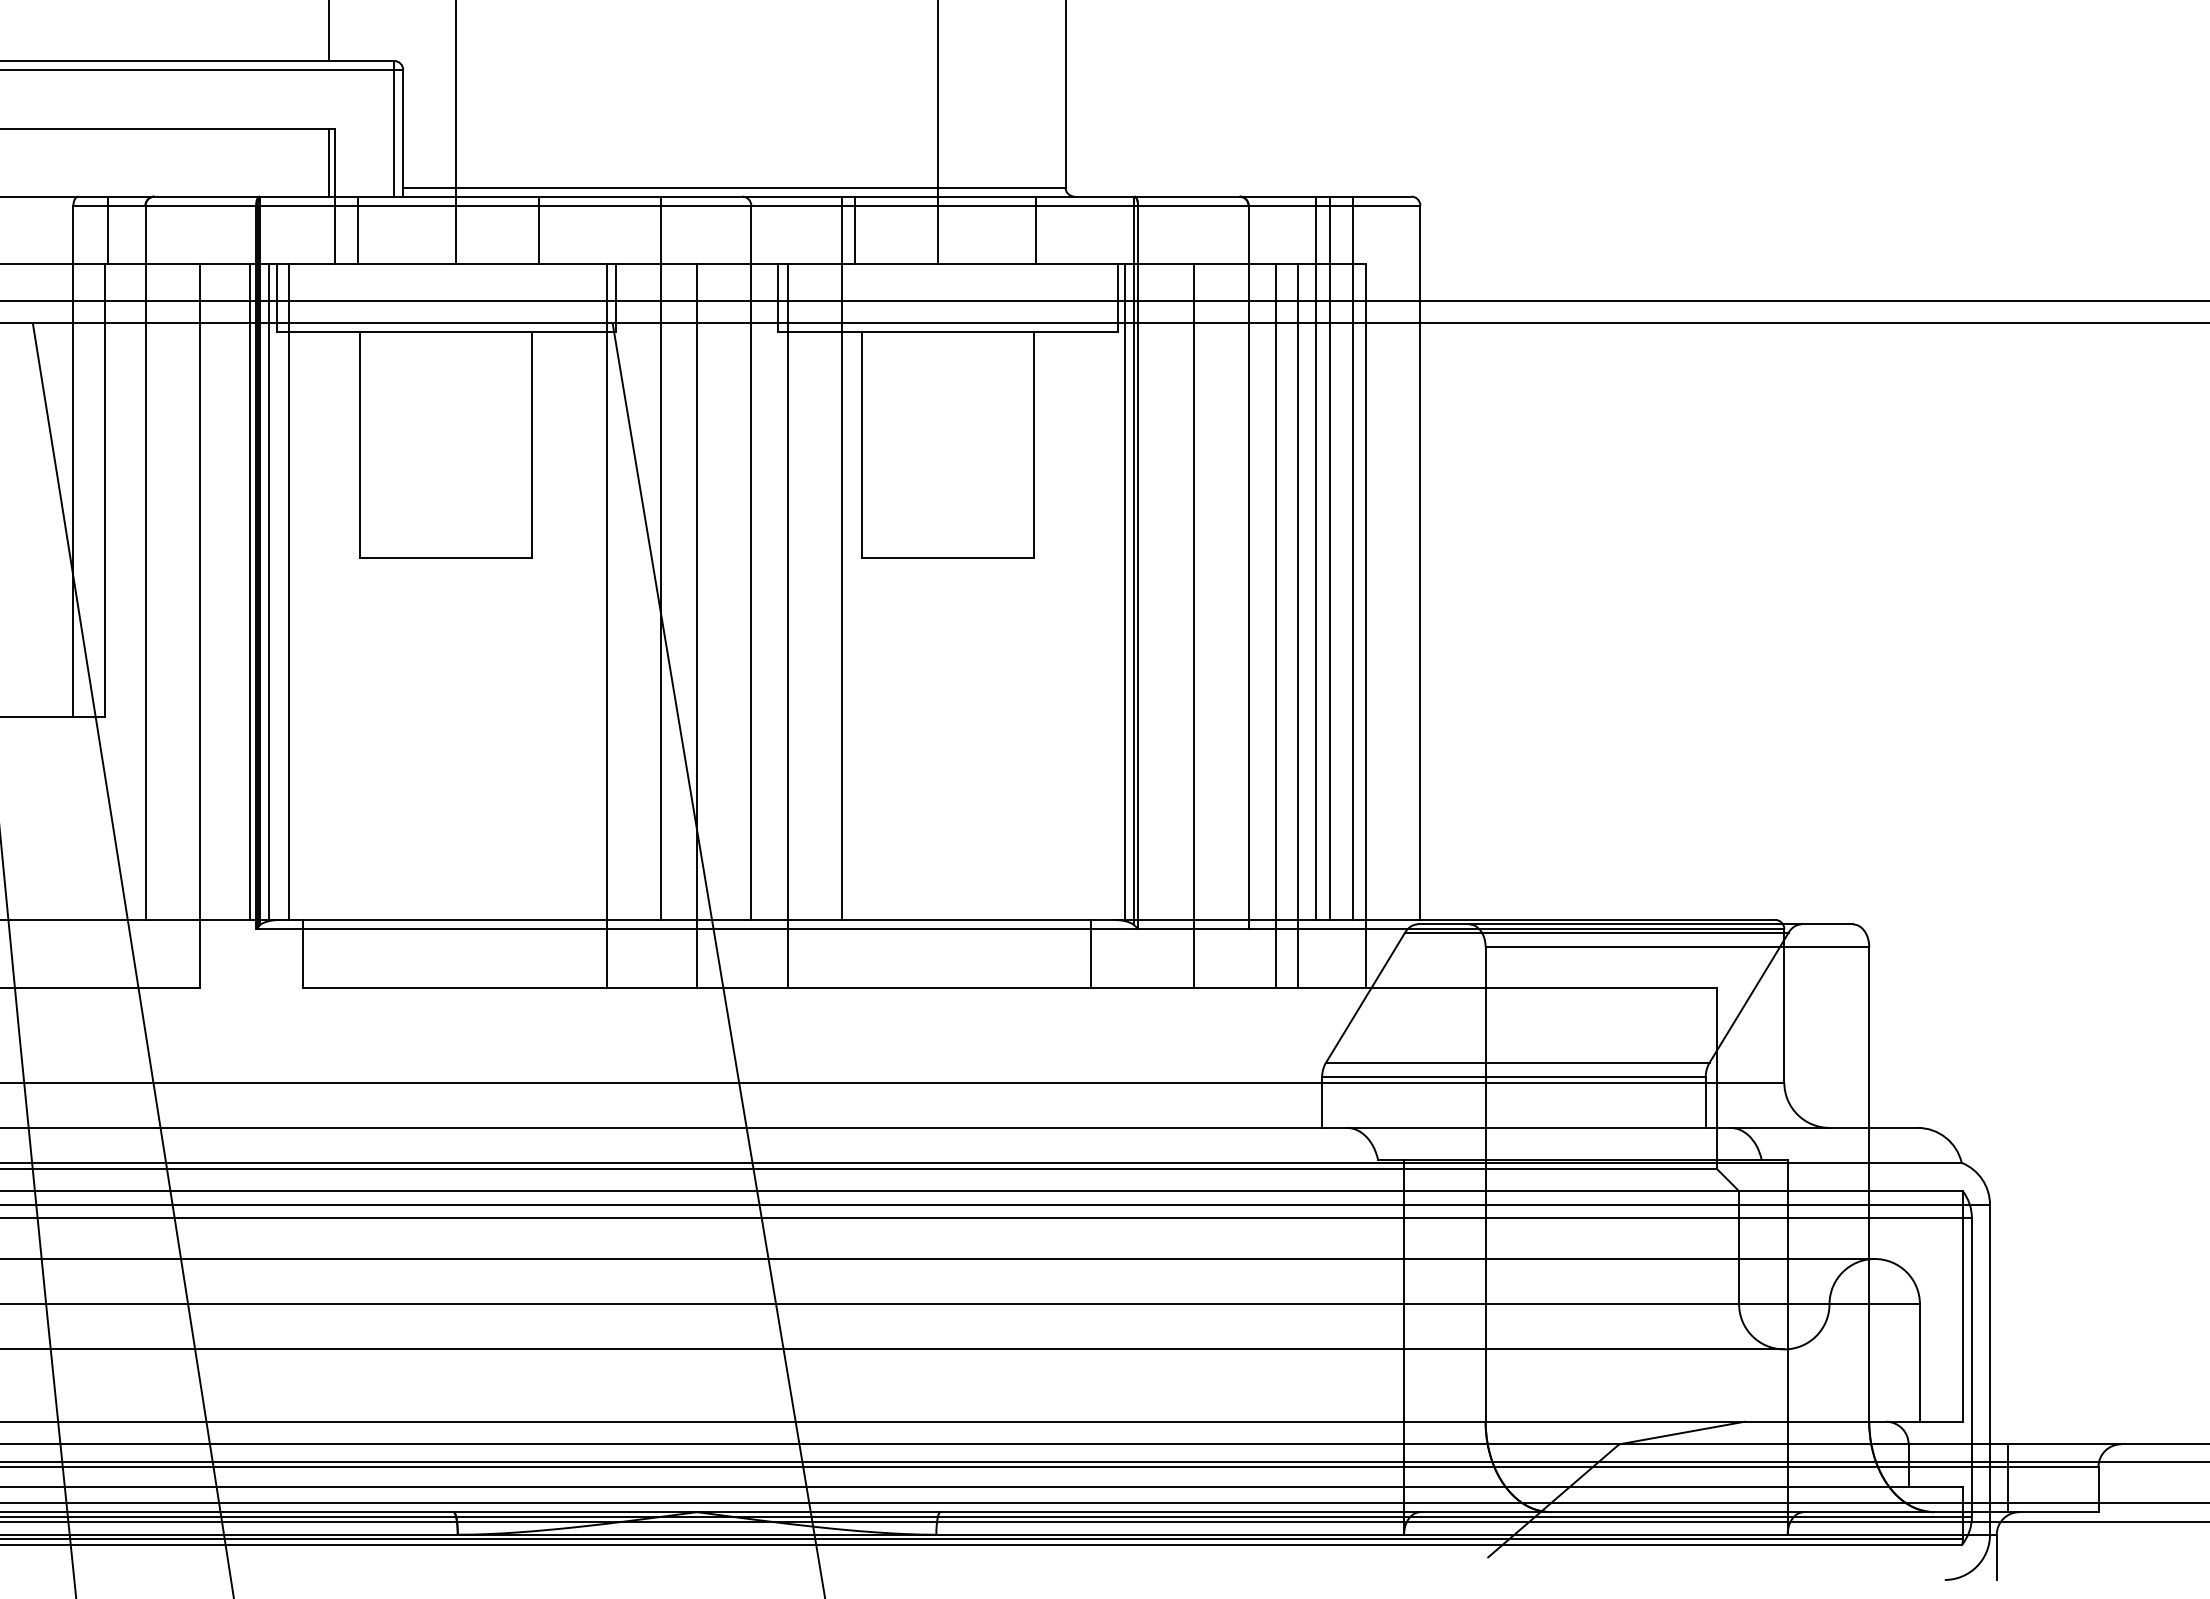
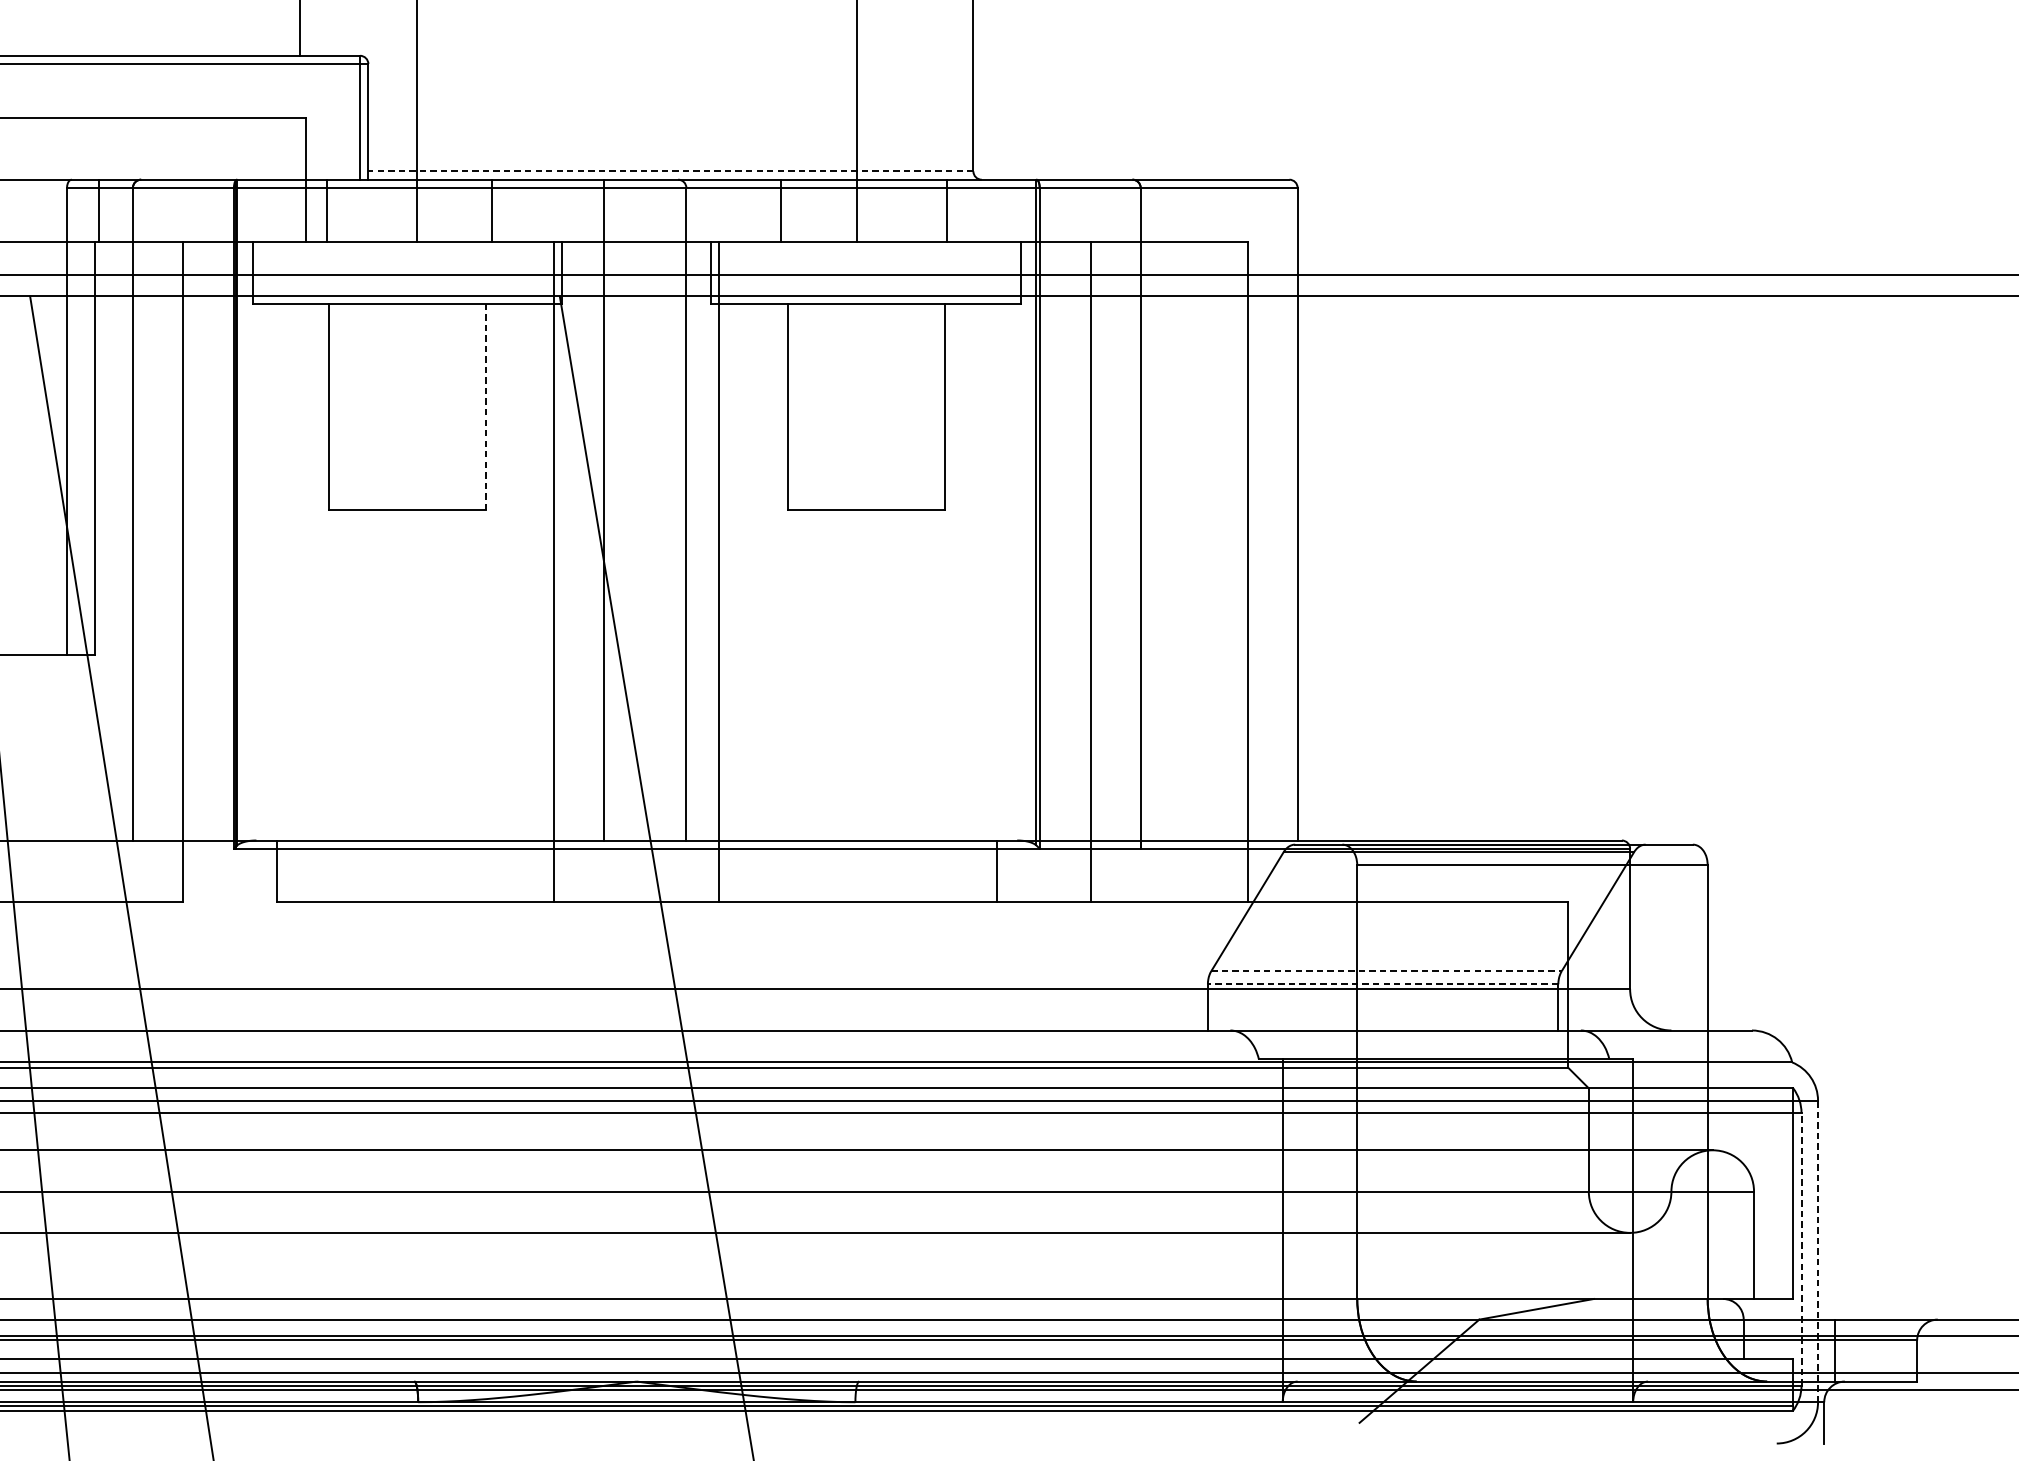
line: (328, 162) -> (300, 148), removed
line: (733, 187) -> (670, 171), solid -> dashed
line: (532, 444) -> (486, 406), solid -> dashed
line: (841, 557) -> (768, 509), removed
line: (1316, 557) -> (1202, 509), removed
line: (1329, 557) -> (1214, 509), removed
line: (1352, 557) -> (1235, 509), removed
line: (250, 591) -> (228, 540), removed
line: (269, 591) -> (246, 540), removed
line: (289, 591) -> (264, 540), removed
line: (1124, 591) -> (1027, 540), removed
line: (697, 625) -> (637, 571), removed
line: (1275, 625) -> (1165, 571), removed
line: (1298, 625) -> (1186, 571), removed
line: (1517, 1062) -> (1386, 970), solid -> dashed
line: (1513, 1077) -> (1382, 984), solid -> dashed
line: (1971, 1366) -> (1801, 1248), solid -> dashed
line: (1990, 1369) -> (1818, 1251), solid -> dashed

